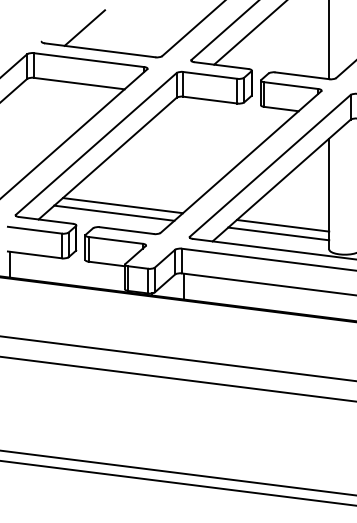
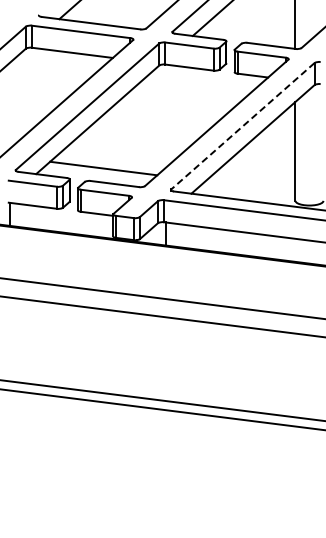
line: (269, 166) -> (242, 126), solid -> dashed
line: (123, 205) -> (111, 161), removed
line: (283, 225) -> (254, 179), removed
line: (278, 233) -> (250, 186), removed

